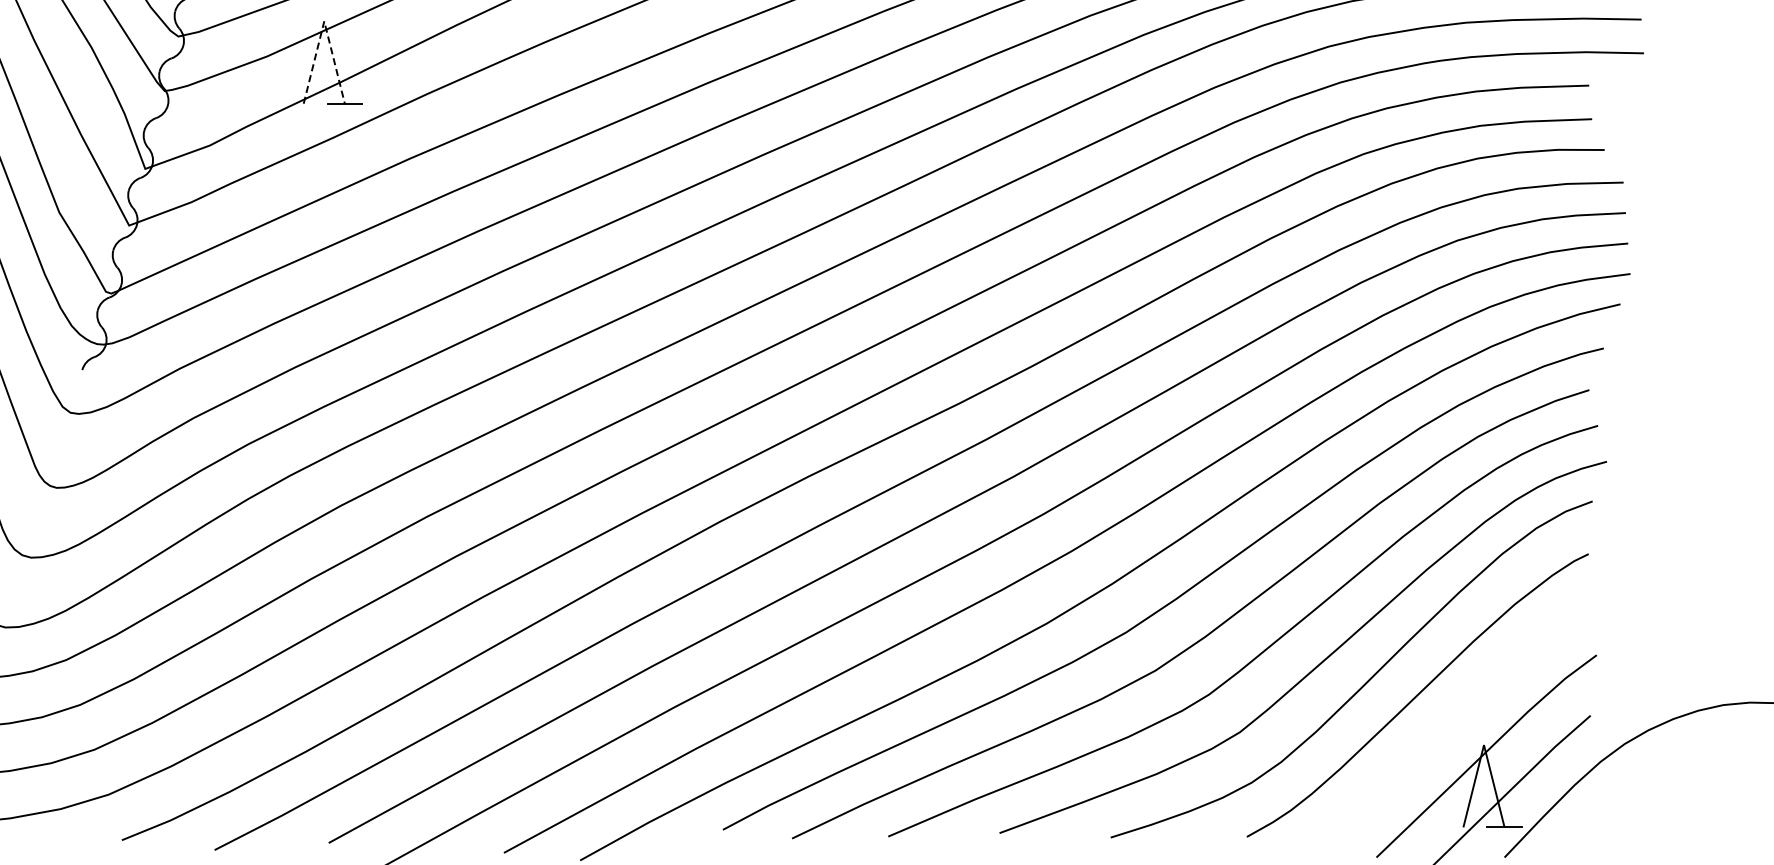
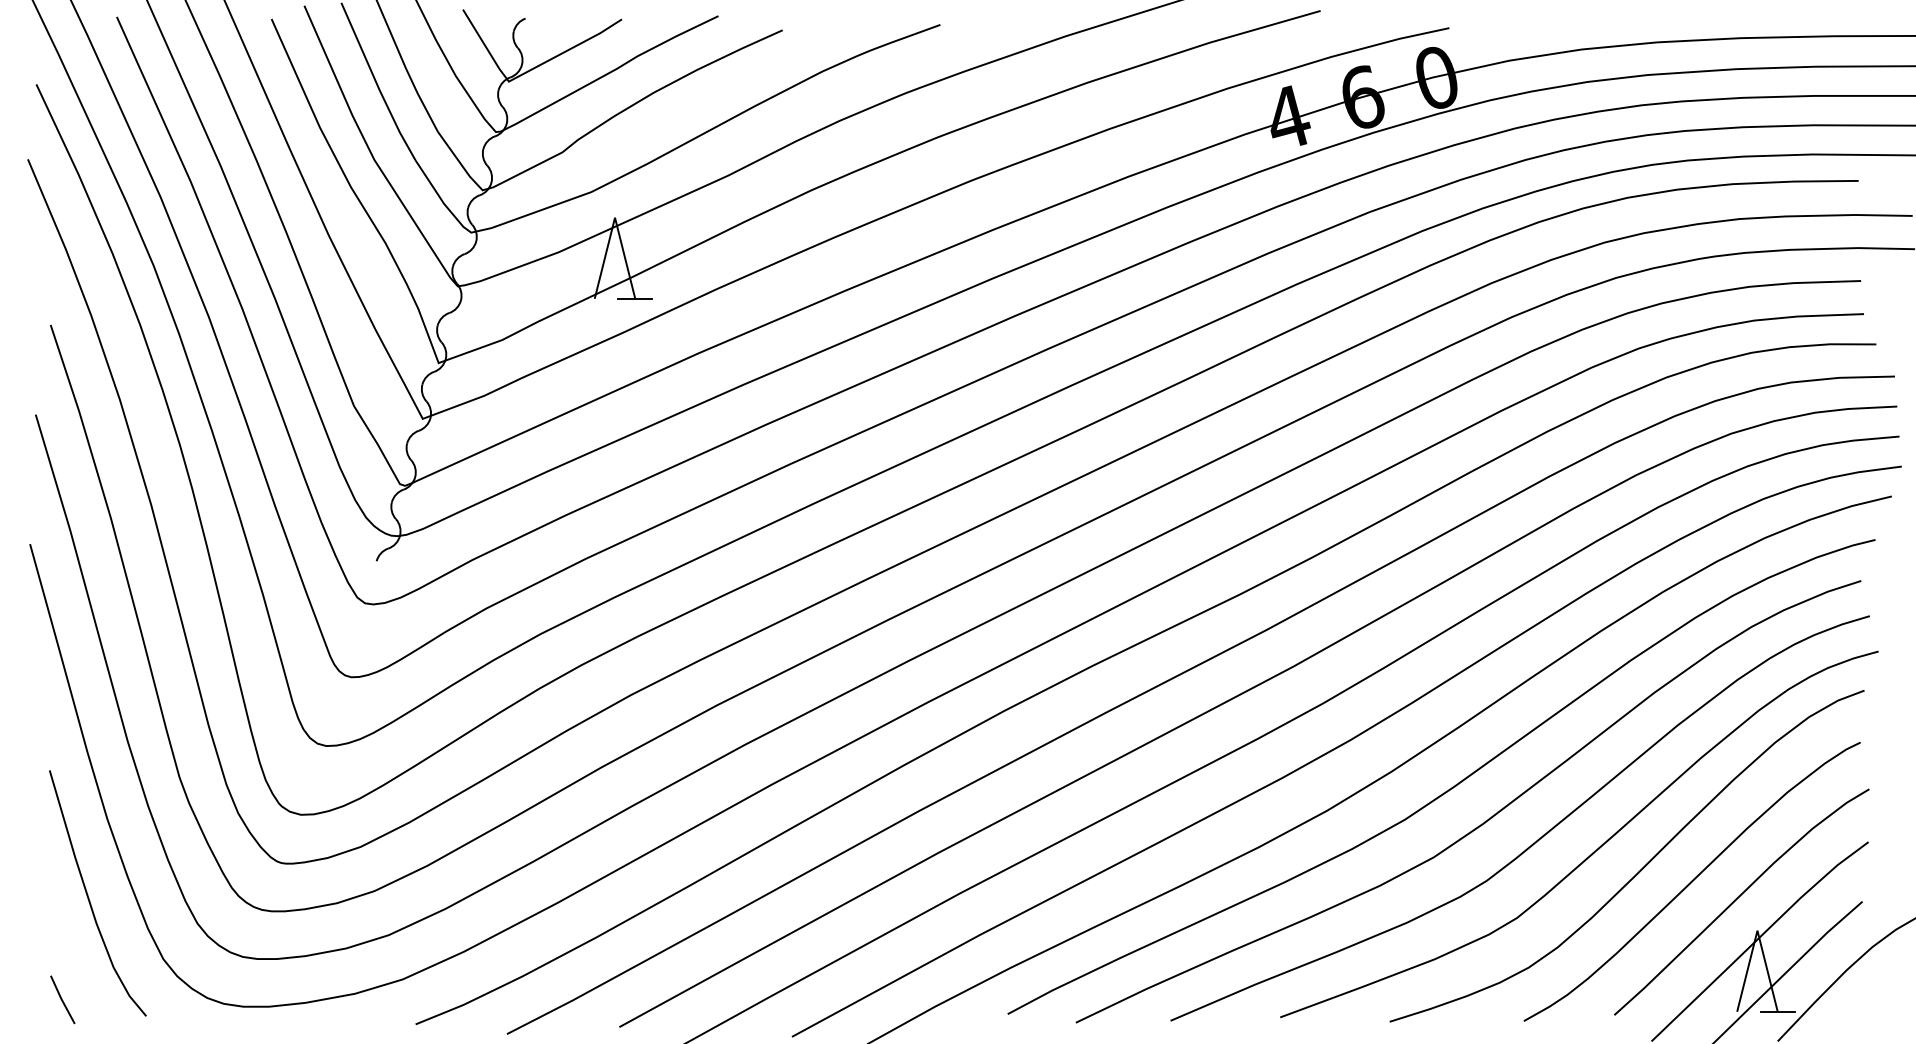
line: (324, 21) -> (615, 217), dashed -> solid
curve: (1464, 712) -> (1738, 898), added

